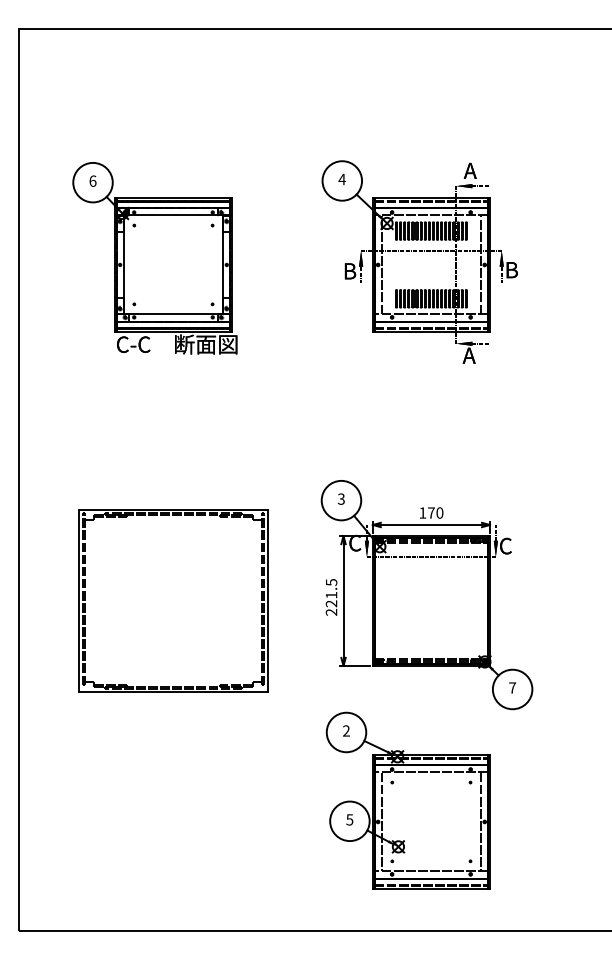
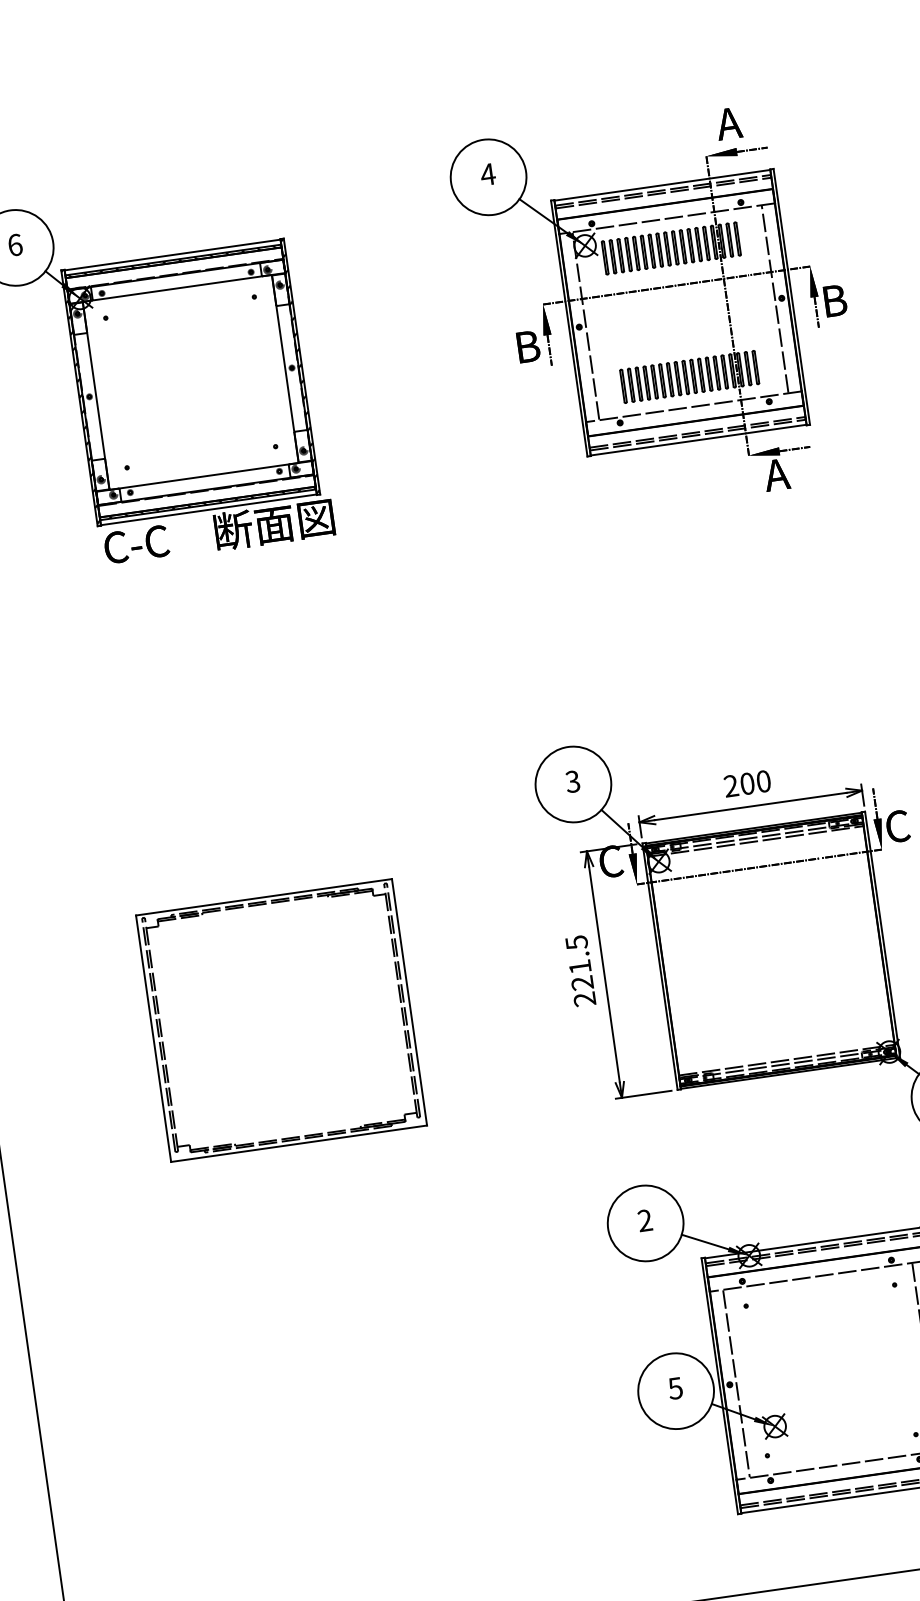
text: (426, 512) -> (738, 784), 170 -> 200
part: (173, 600) -> (281, 1019), size x0.71

